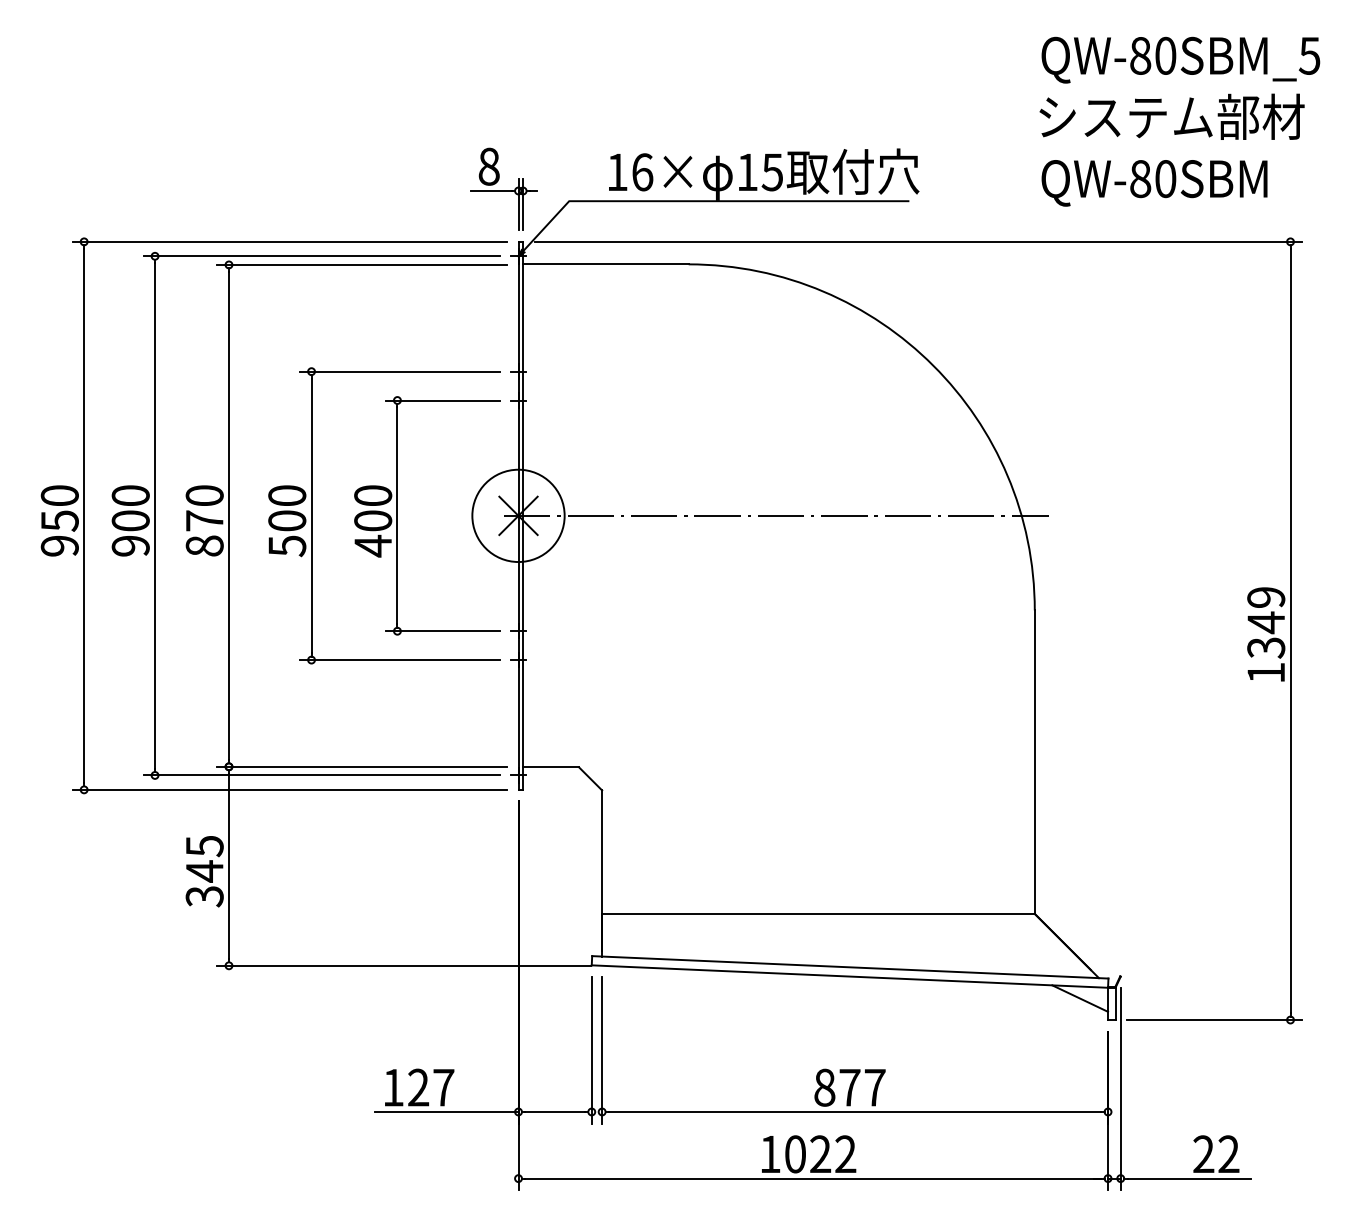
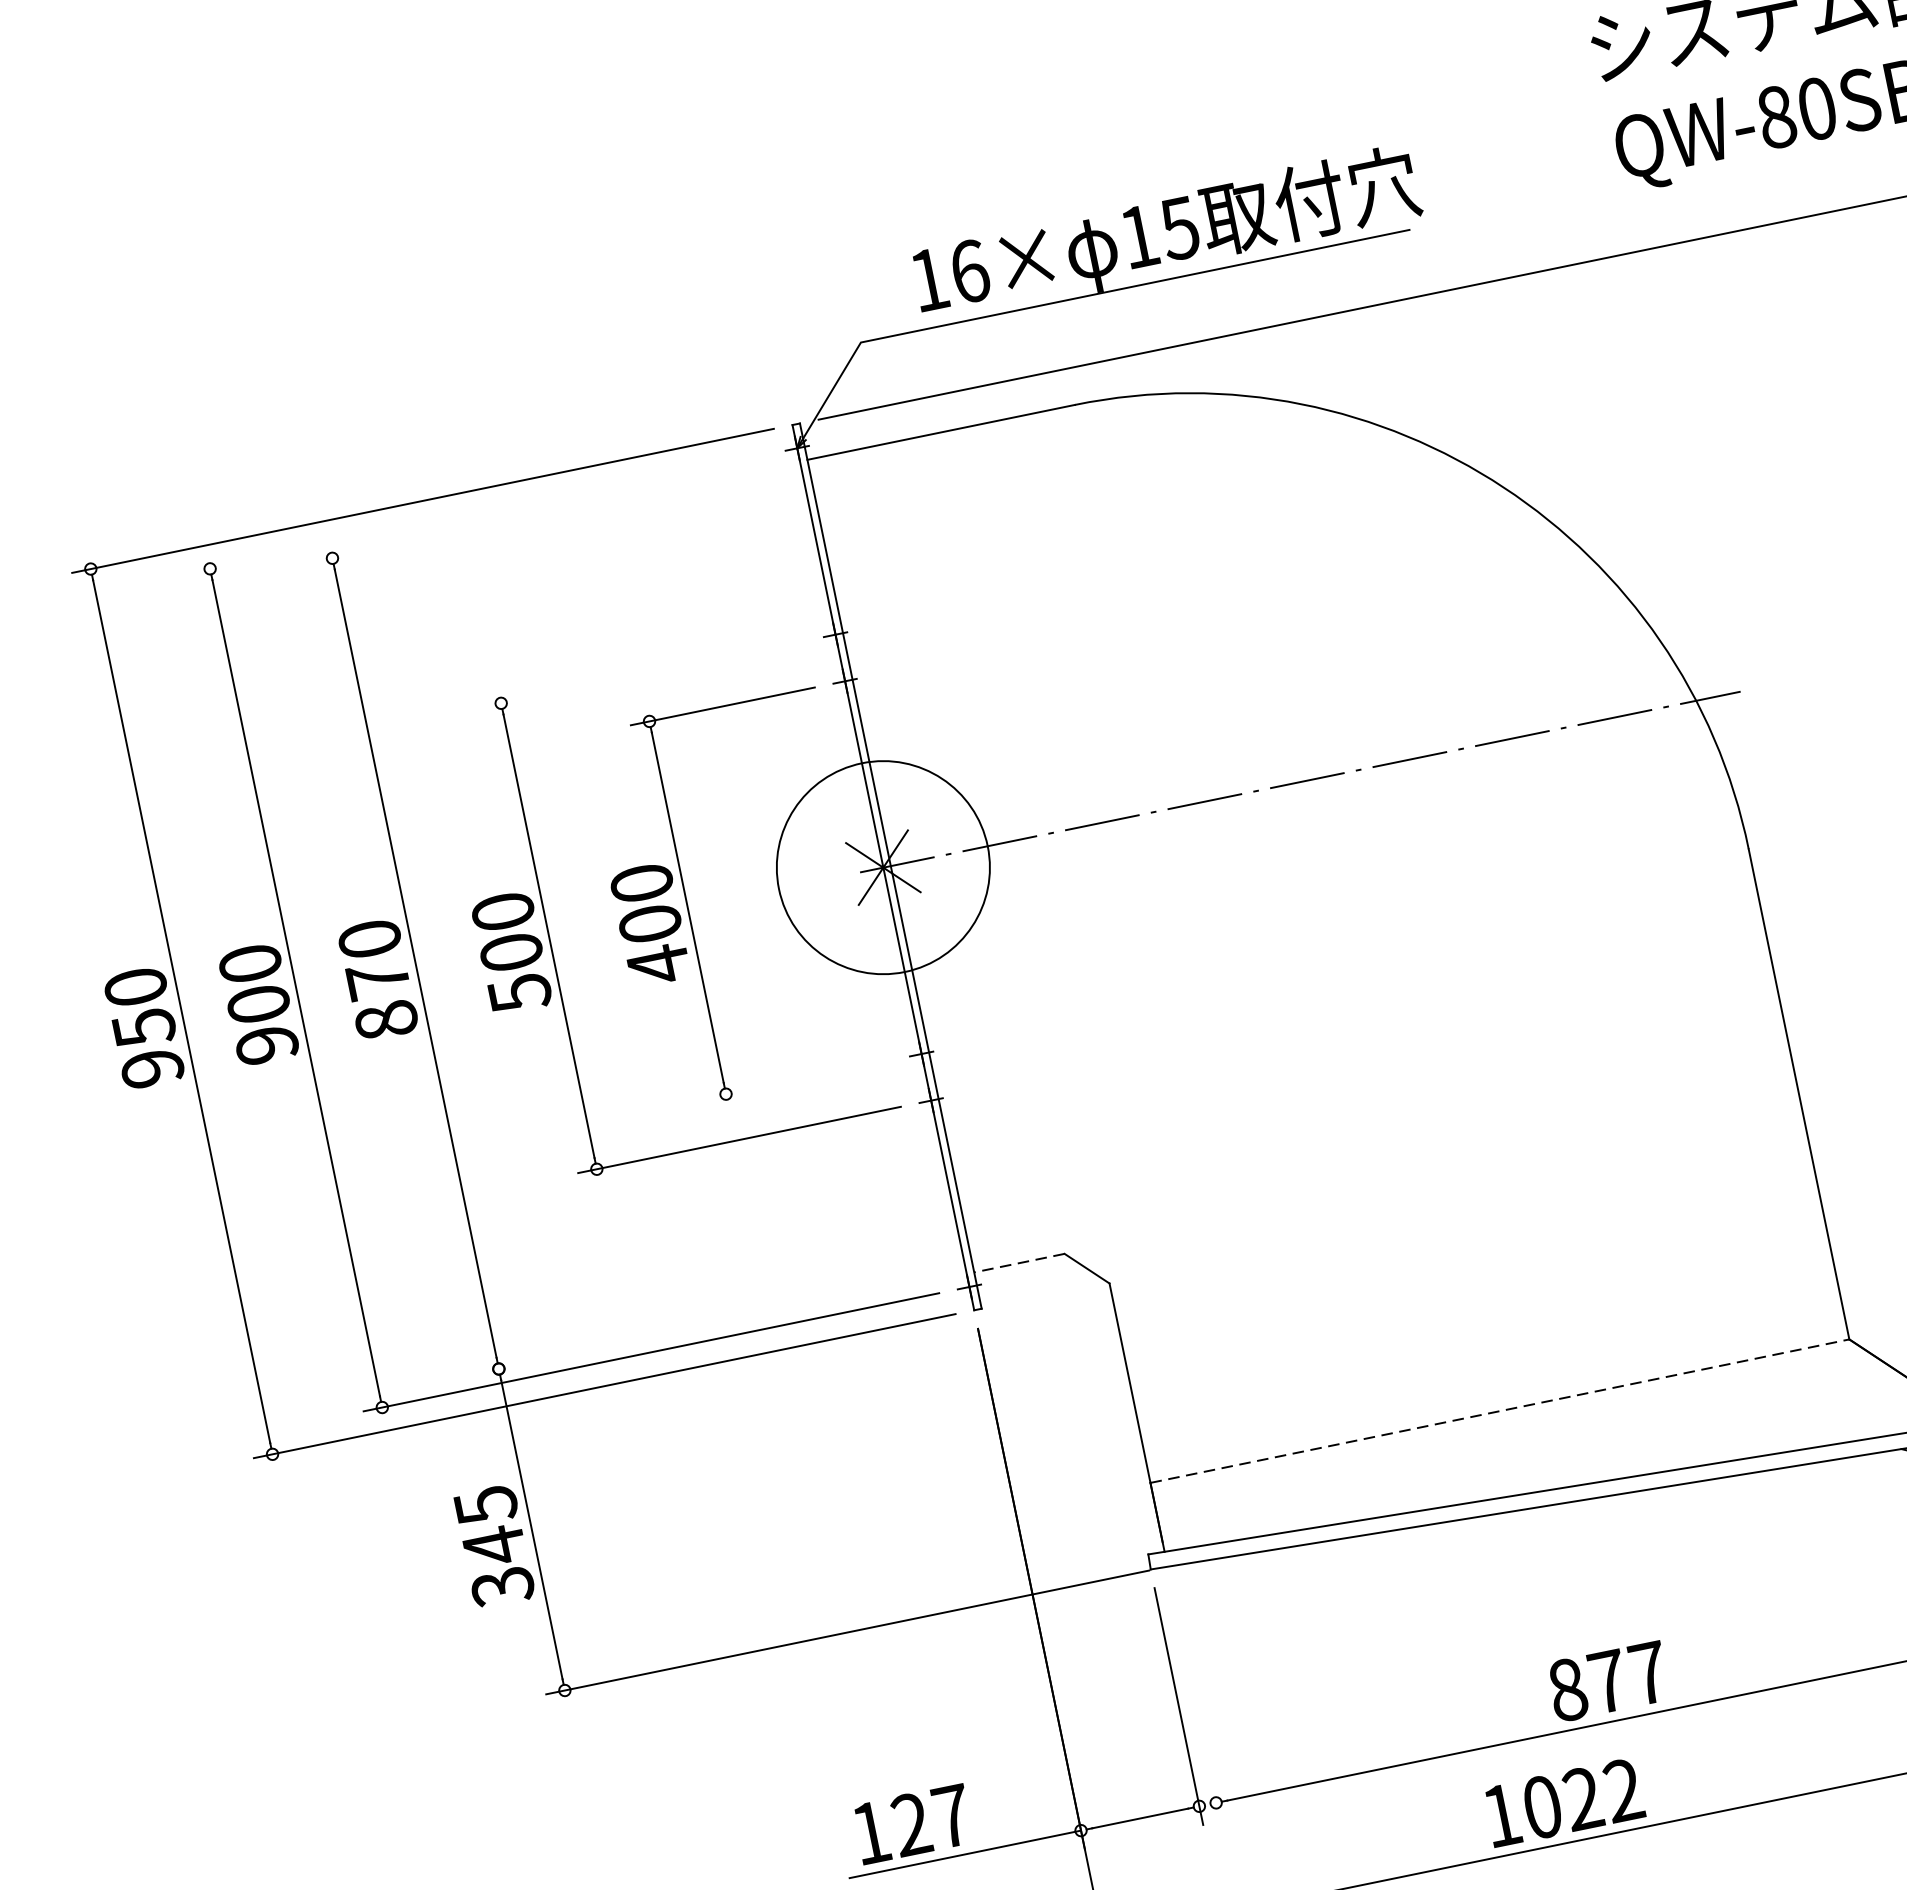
part: (503, 188) -> (750, 343), removed
line: (321, 256) -> (479, 514), removed
line: (361, 264) -> (546, 513), removed
line: (399, 371) -> (643, 673), removed
circle: (518, 515) -> (883, 867), size x1.4
line: (442, 631) -> (798, 1079), removed
line: (361, 766) -> (712, 1324), removed
line: (551, 767) -> (1020, 1263), solid -> dashed
line: (818, 913) -> (1499, 1410), solid -> dashed
line: (602, 1050) -> (1196, 1703), removed

